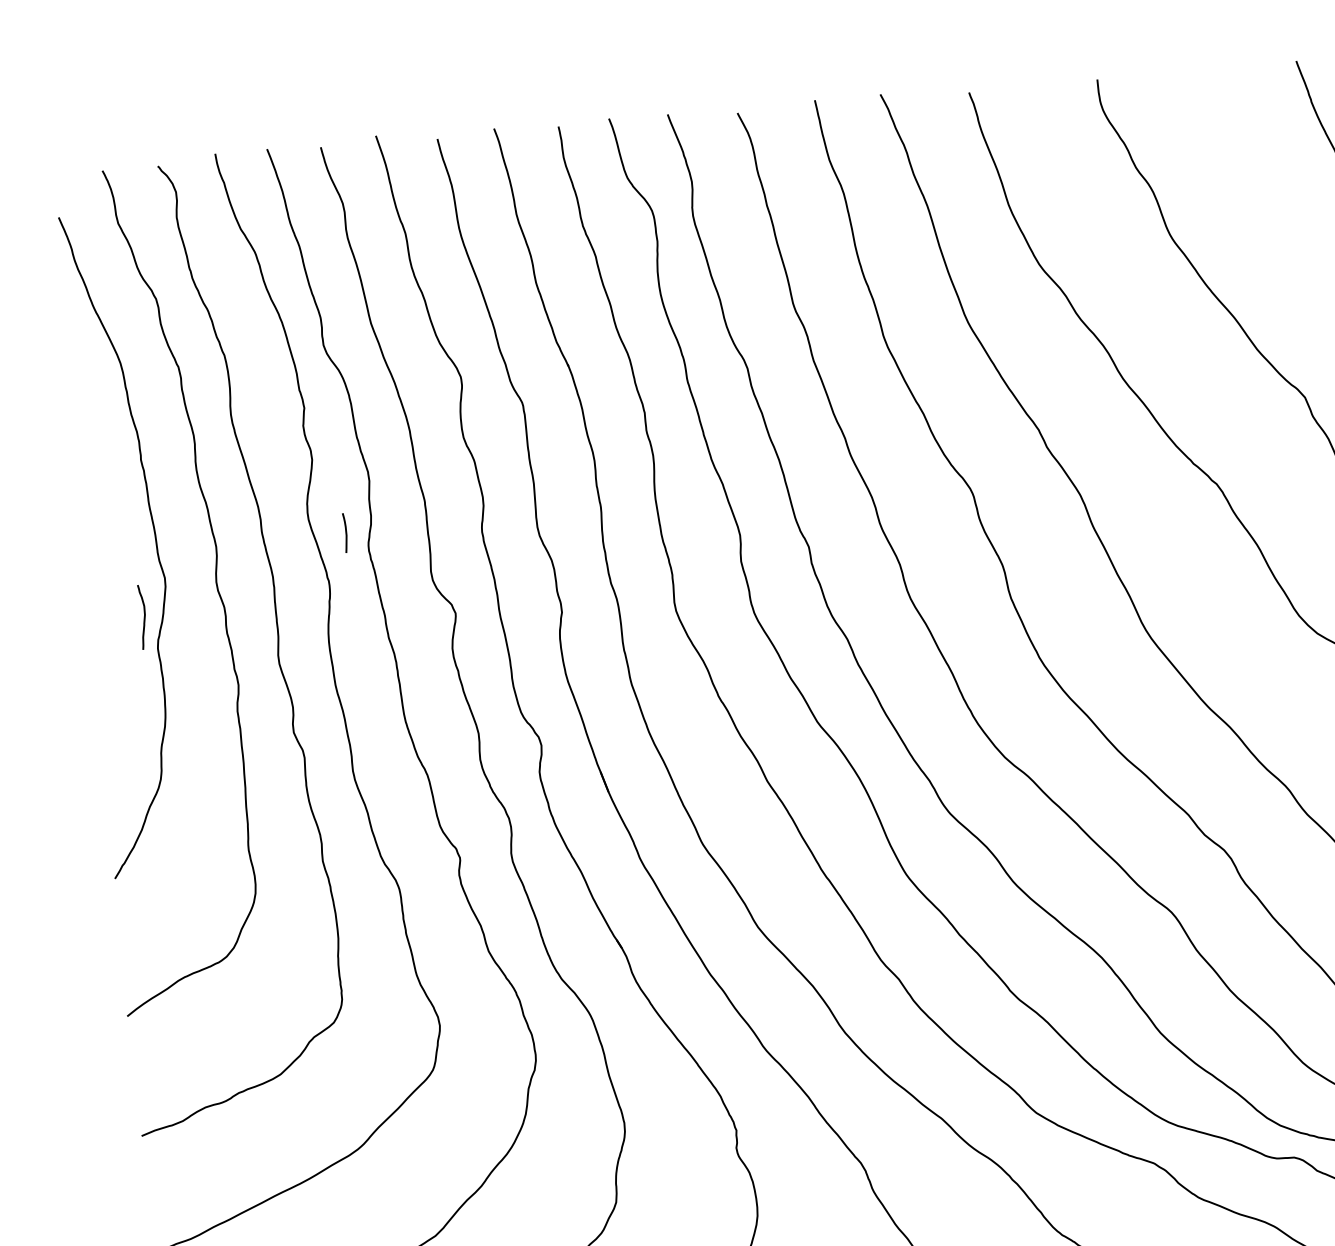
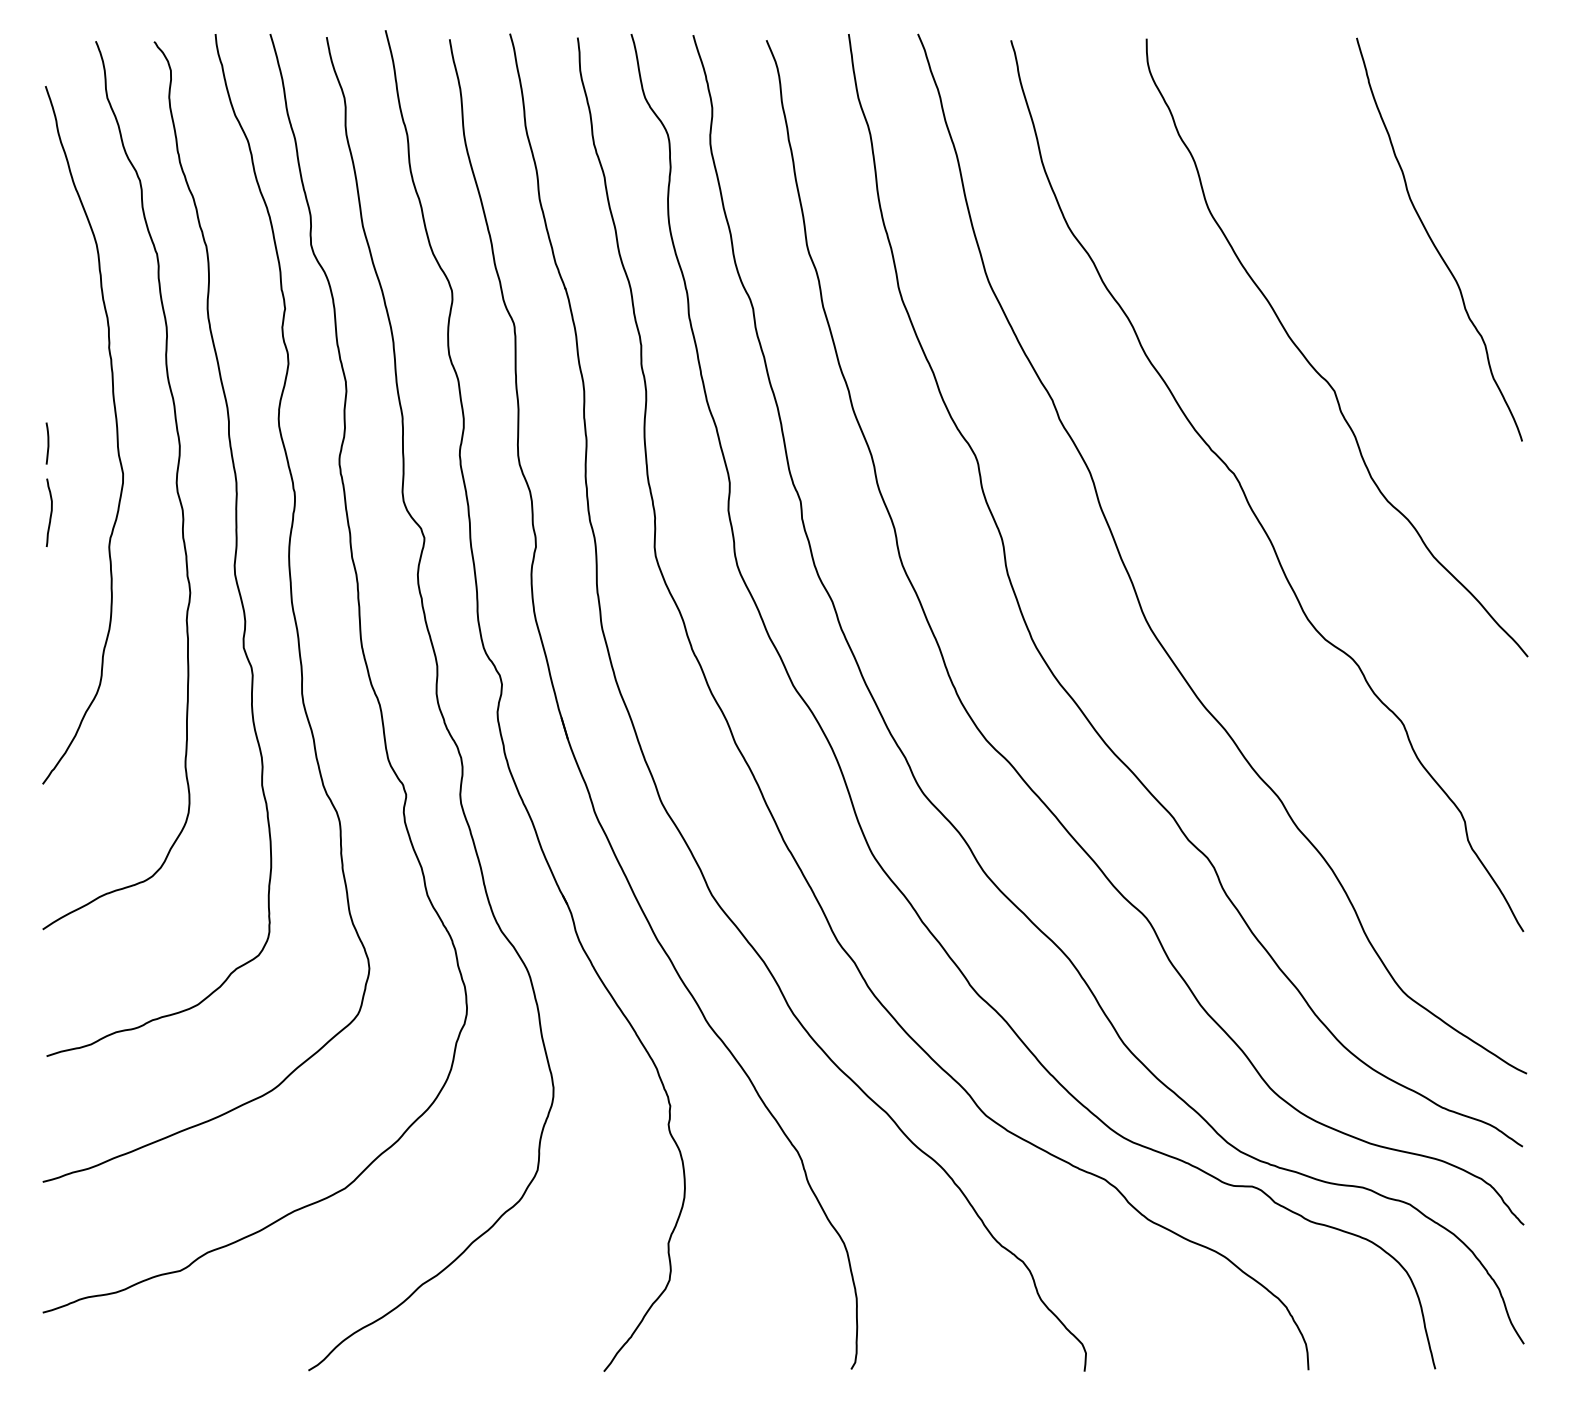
curve: (345, 533) -> (47, 443), moved
curve: (143, 616) -> (50, 512), moved

